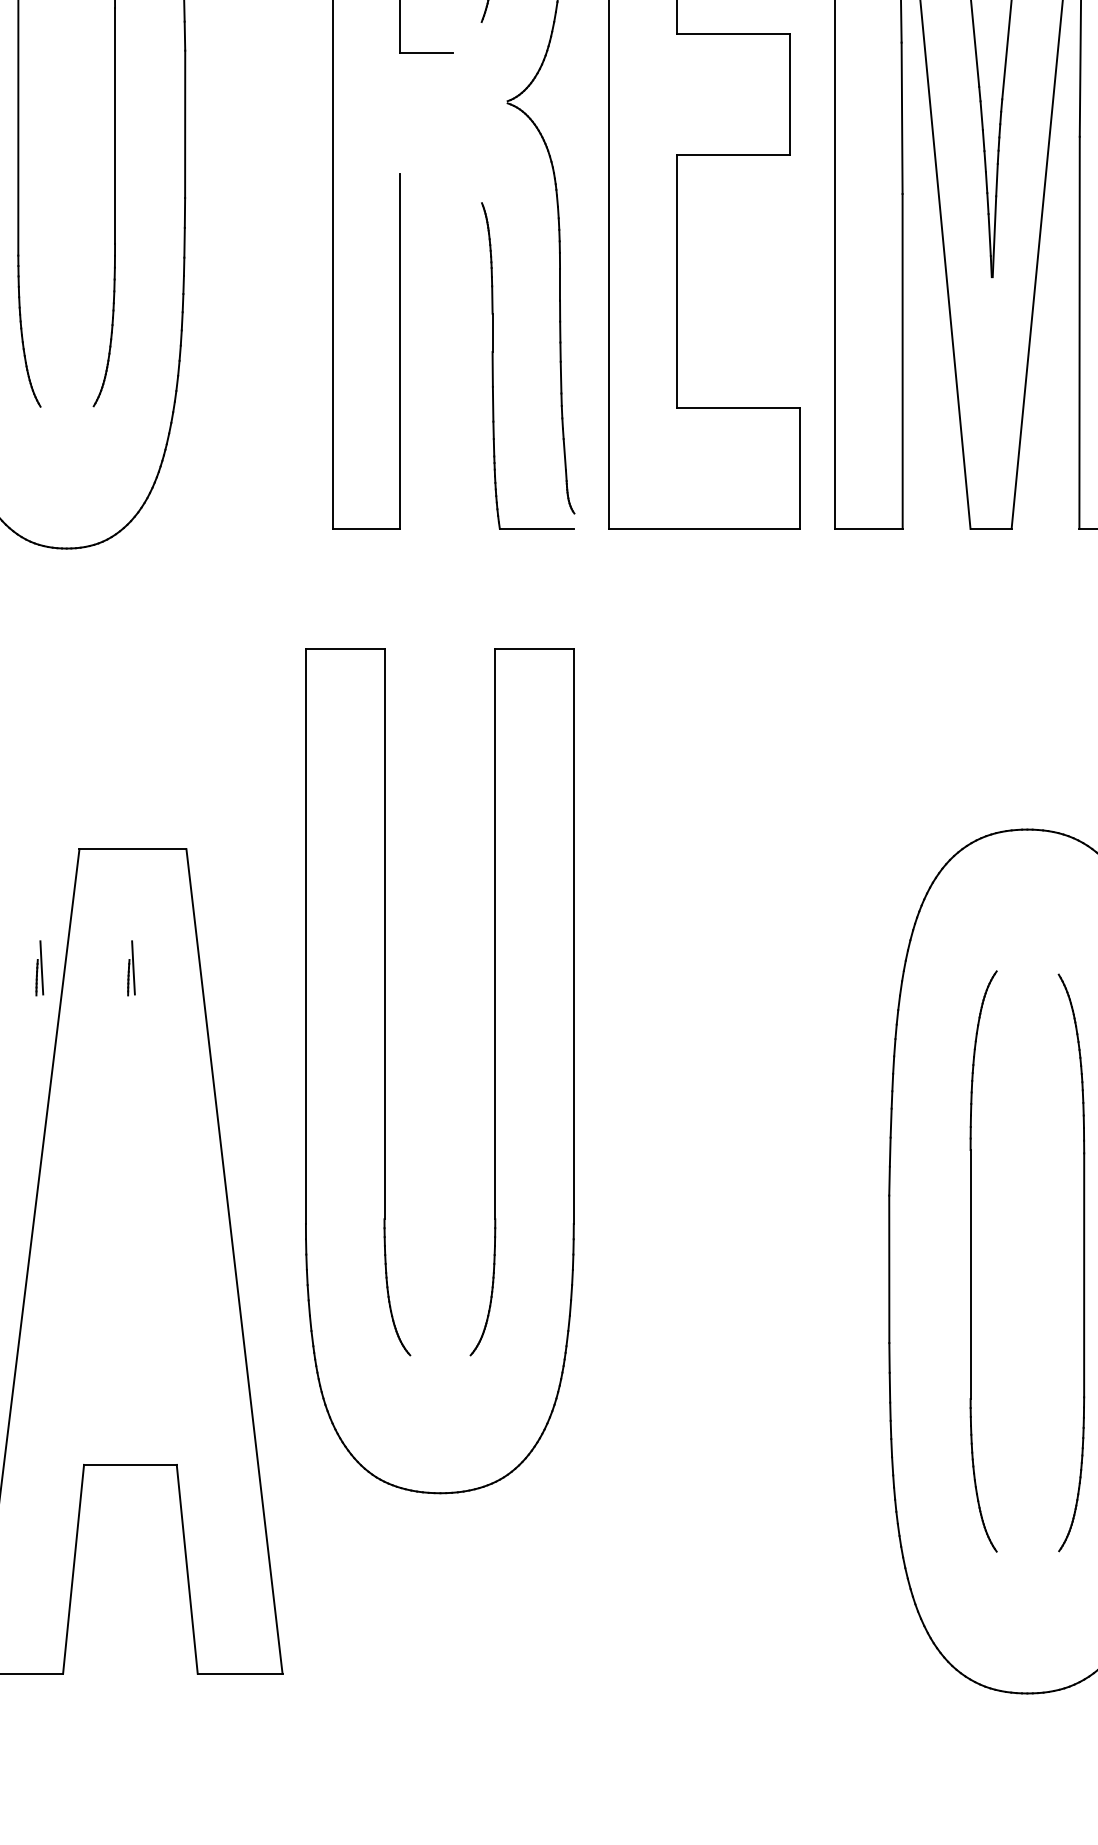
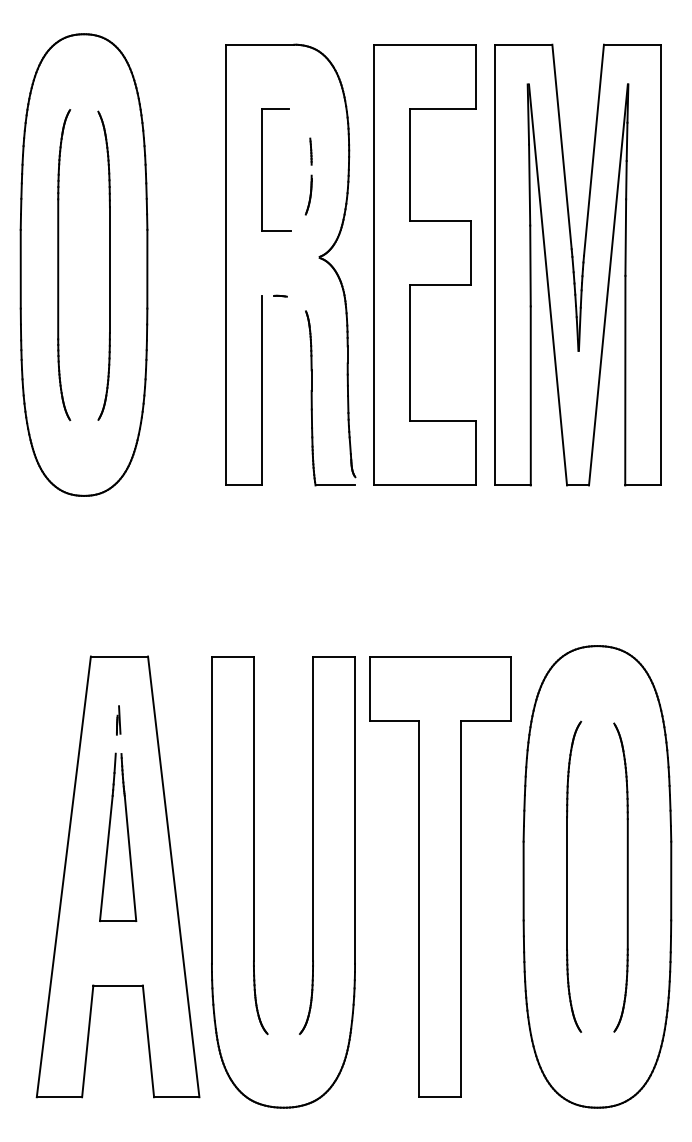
line: (434, 173) -> (280, 295), added
part: (39, 968) -> (69, 720), removed
part: (385, 1071) -> (254, 882), moved
part: (114, 1187) -> (109, 837), added
part: (733, 1260) -> (440, 876), added

